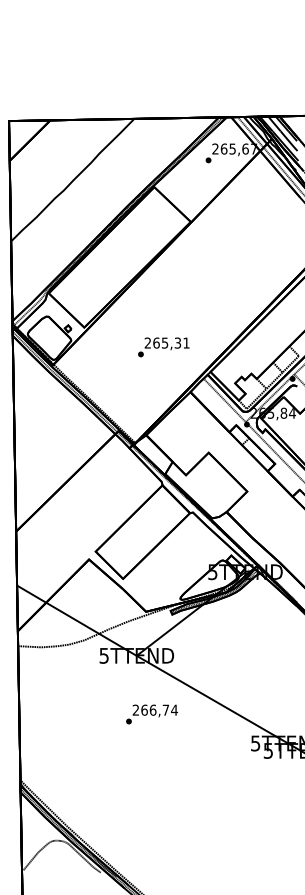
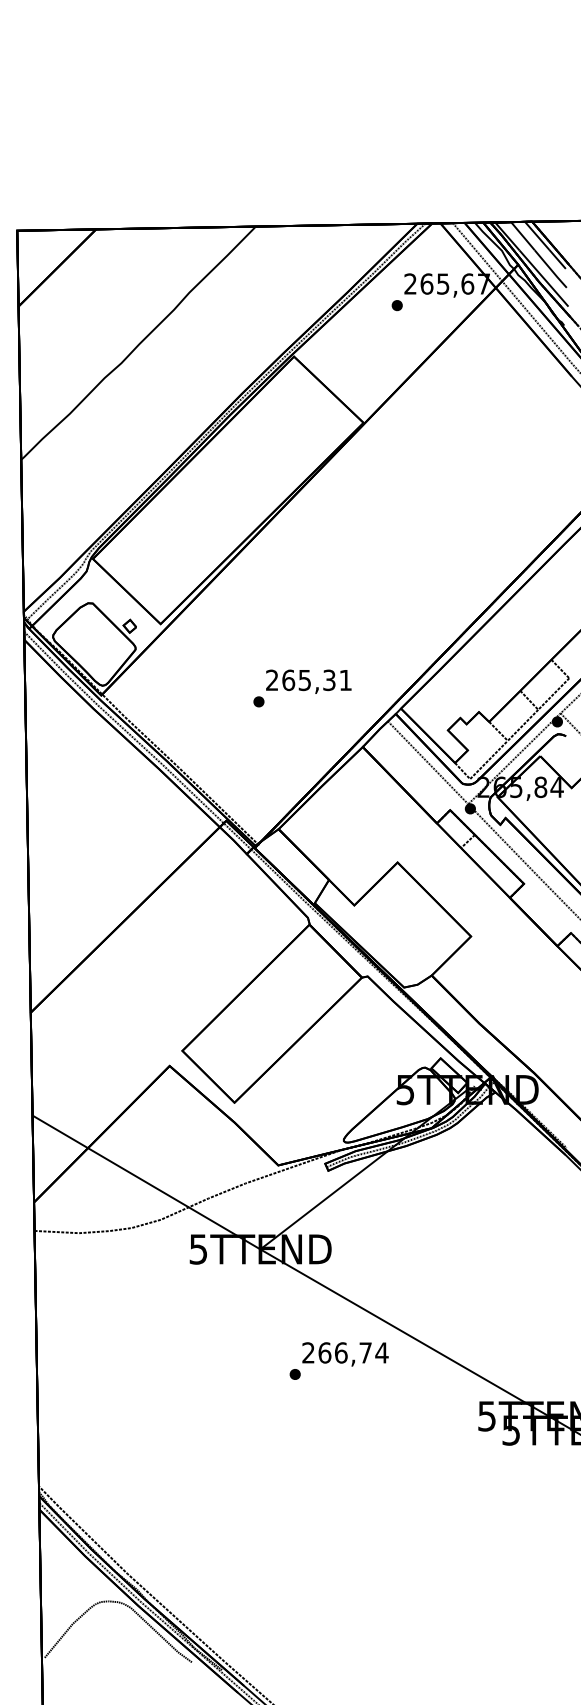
text: (163, 347) -> (301, 688), moved
text: (151, 714) -> (338, 1361), moved

